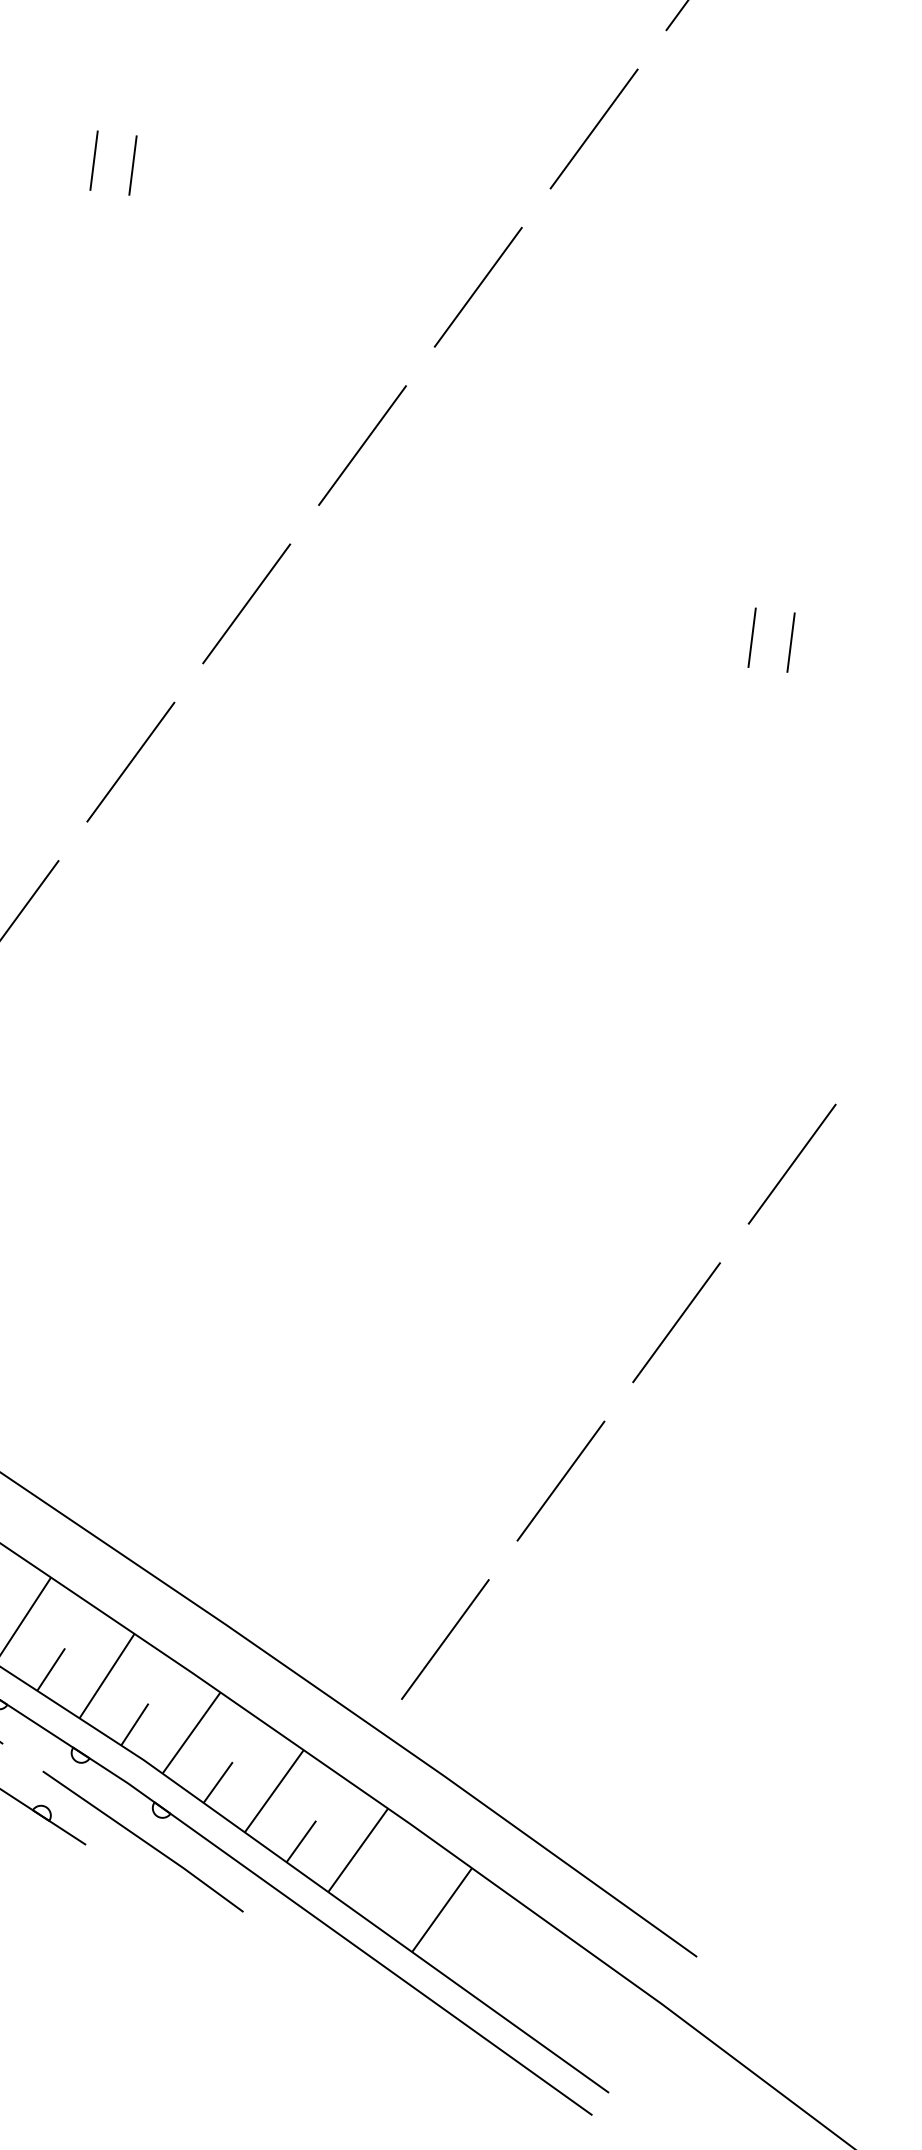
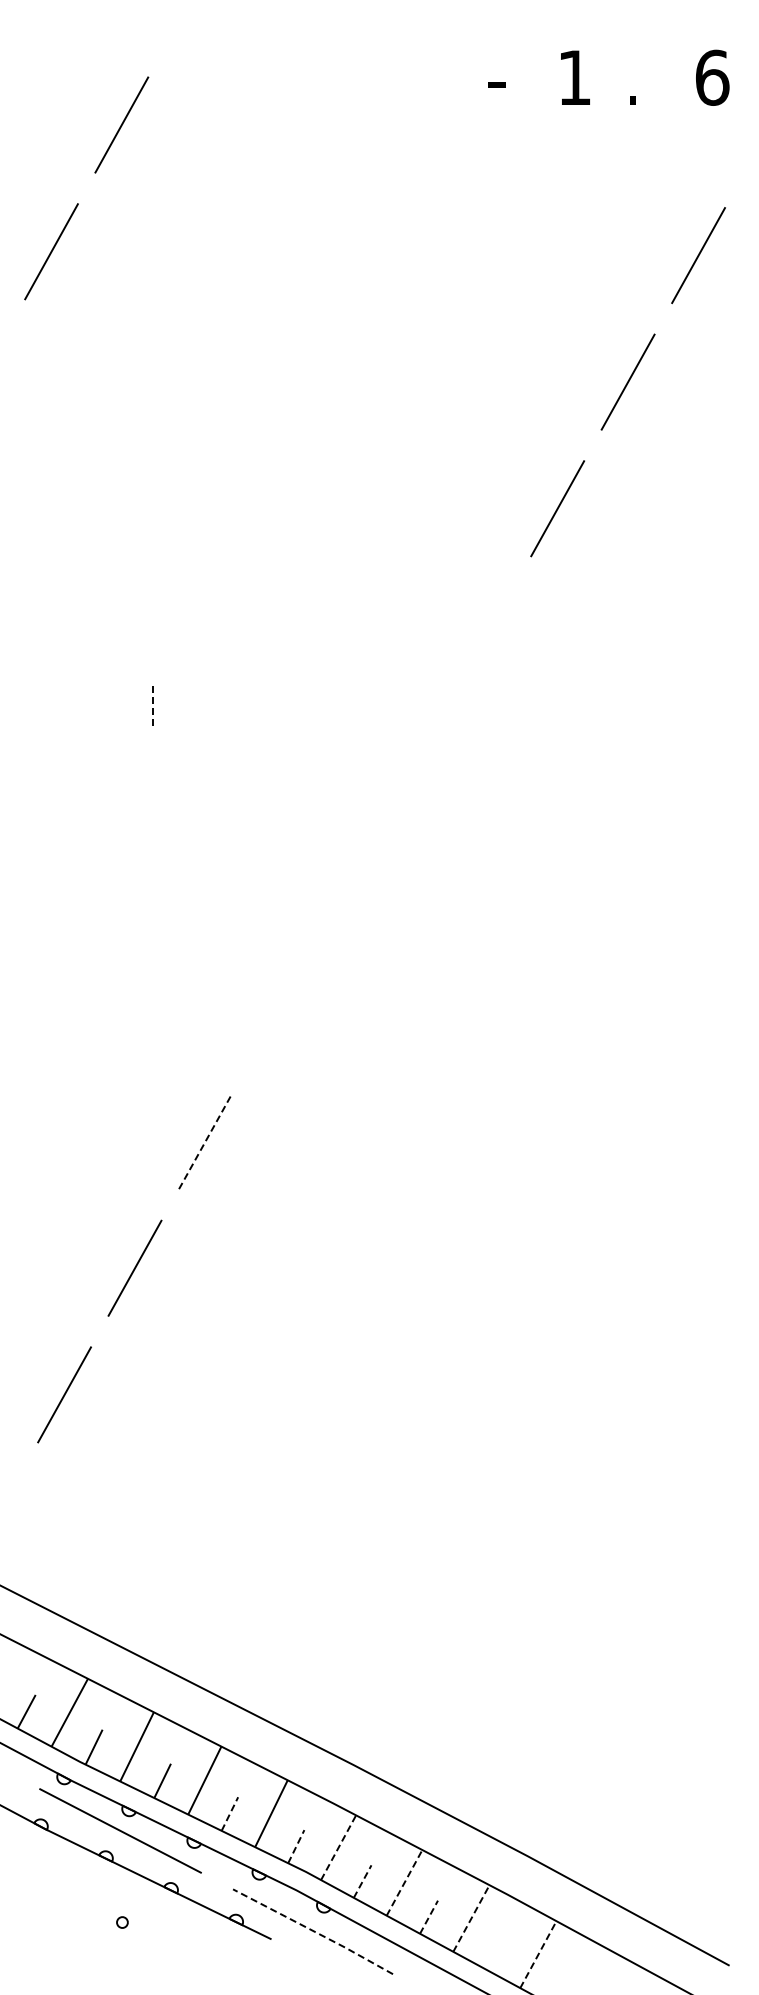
line: (593, 127) -> (486, 634), removed
line: (94, 159) -> (123, 703), removed
line: (132, 165) -> (152, 704), solid -> dashed
line: (477, 286) -> (416, 761), removed
line: (361, 445) -> (345, 888), removed
line: (246, 603) -> (275, 1014), removed
line: (752, 637) -> (649, 993), removed
line: (791, 642) -> (678, 993), removed
line: (130, 761) -> (205, 1141), solid -> dashed
line: (791, 1163) -> (726, 1375), removed
line: (676, 1322) -> (656, 1502), removed
line: (561, 1479) -> (586, 1628), removed
line: (444, 1638) -> (515, 1755), removed
line: (50, 1670) -> (229, 1814), solid -> dashed
line: (135, 1724) -> (296, 1846), solid -> dashed
line: (191, 1732) -> (338, 1847), solid -> dashed
line: (218, 1782) -> (362, 1881), solid -> dashed
line: (274, 1790) -> (404, 1882), solid -> dashed
line: (143, 1840) -> (313, 1930), solid -> dashed
line: (300, 1841) -> (428, 1917), solid -> dashed
line: (358, 1850) -> (471, 1918), solid -> dashed
line: (442, 1909) -> (538, 1954), solid -> dashed

